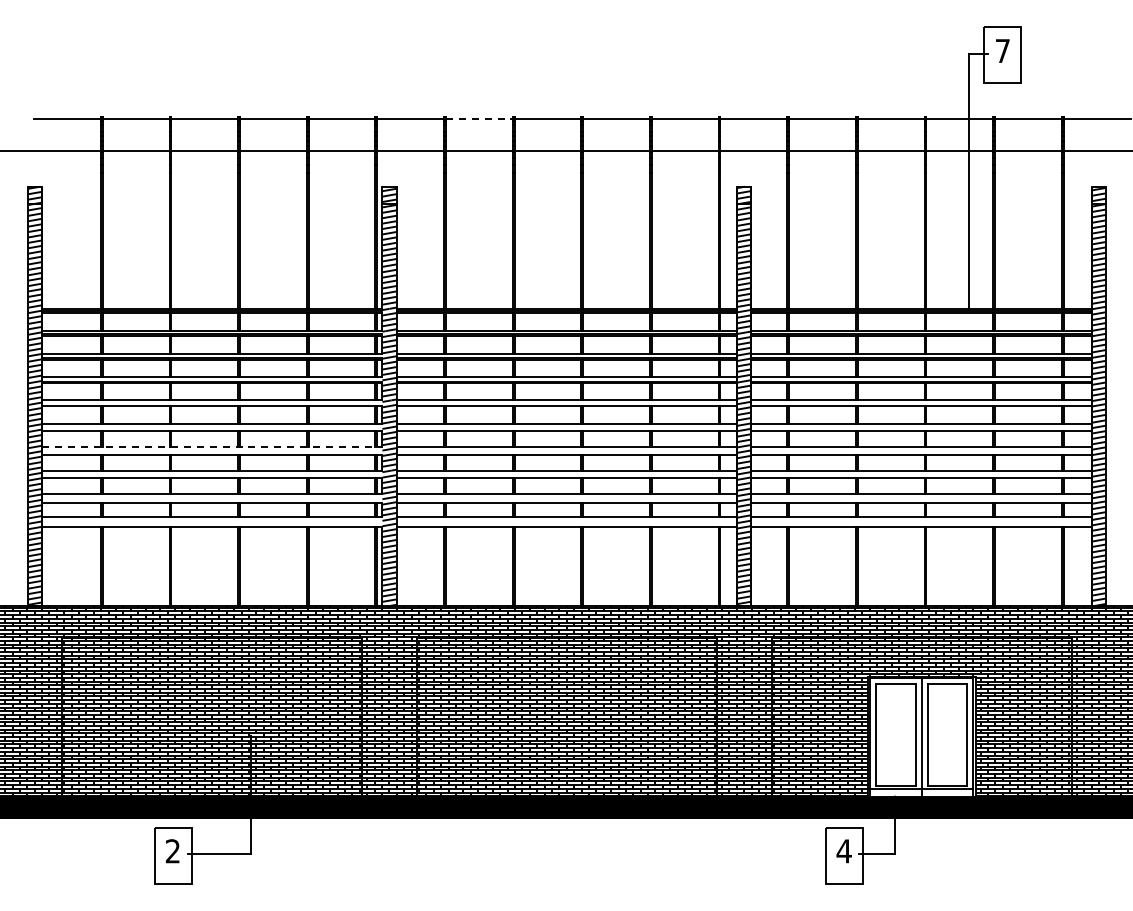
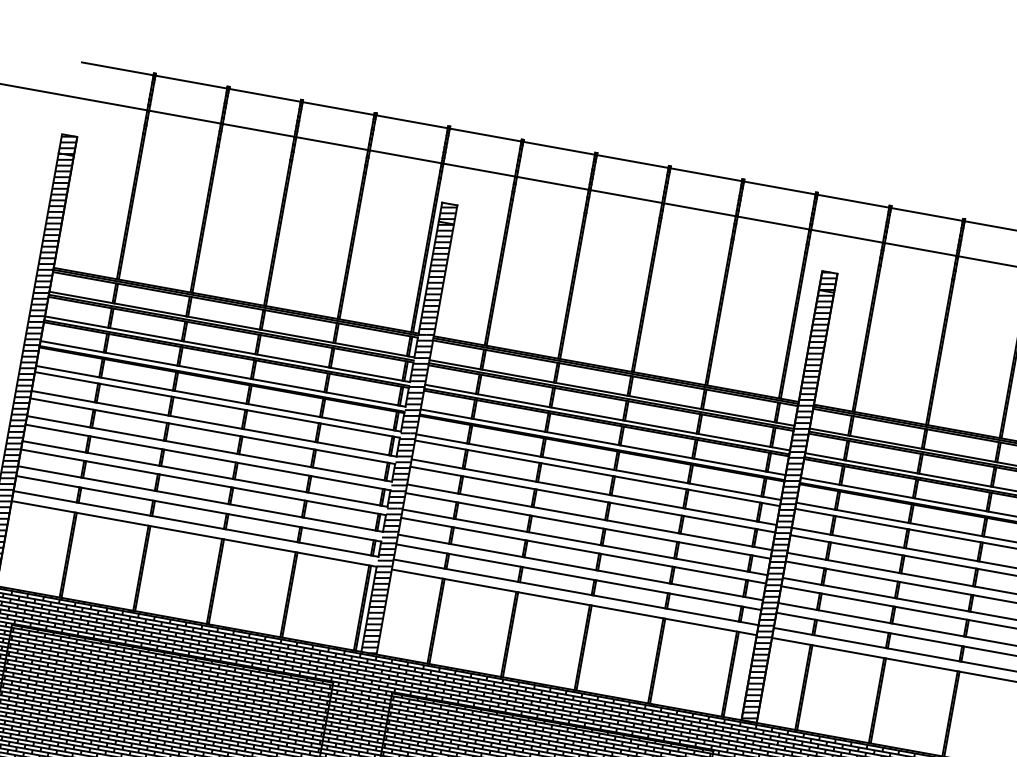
line: (479, 118) -> (559, 148), dashed -> solid
line: (212, 447) -> (209, 449), dashed -> solid

